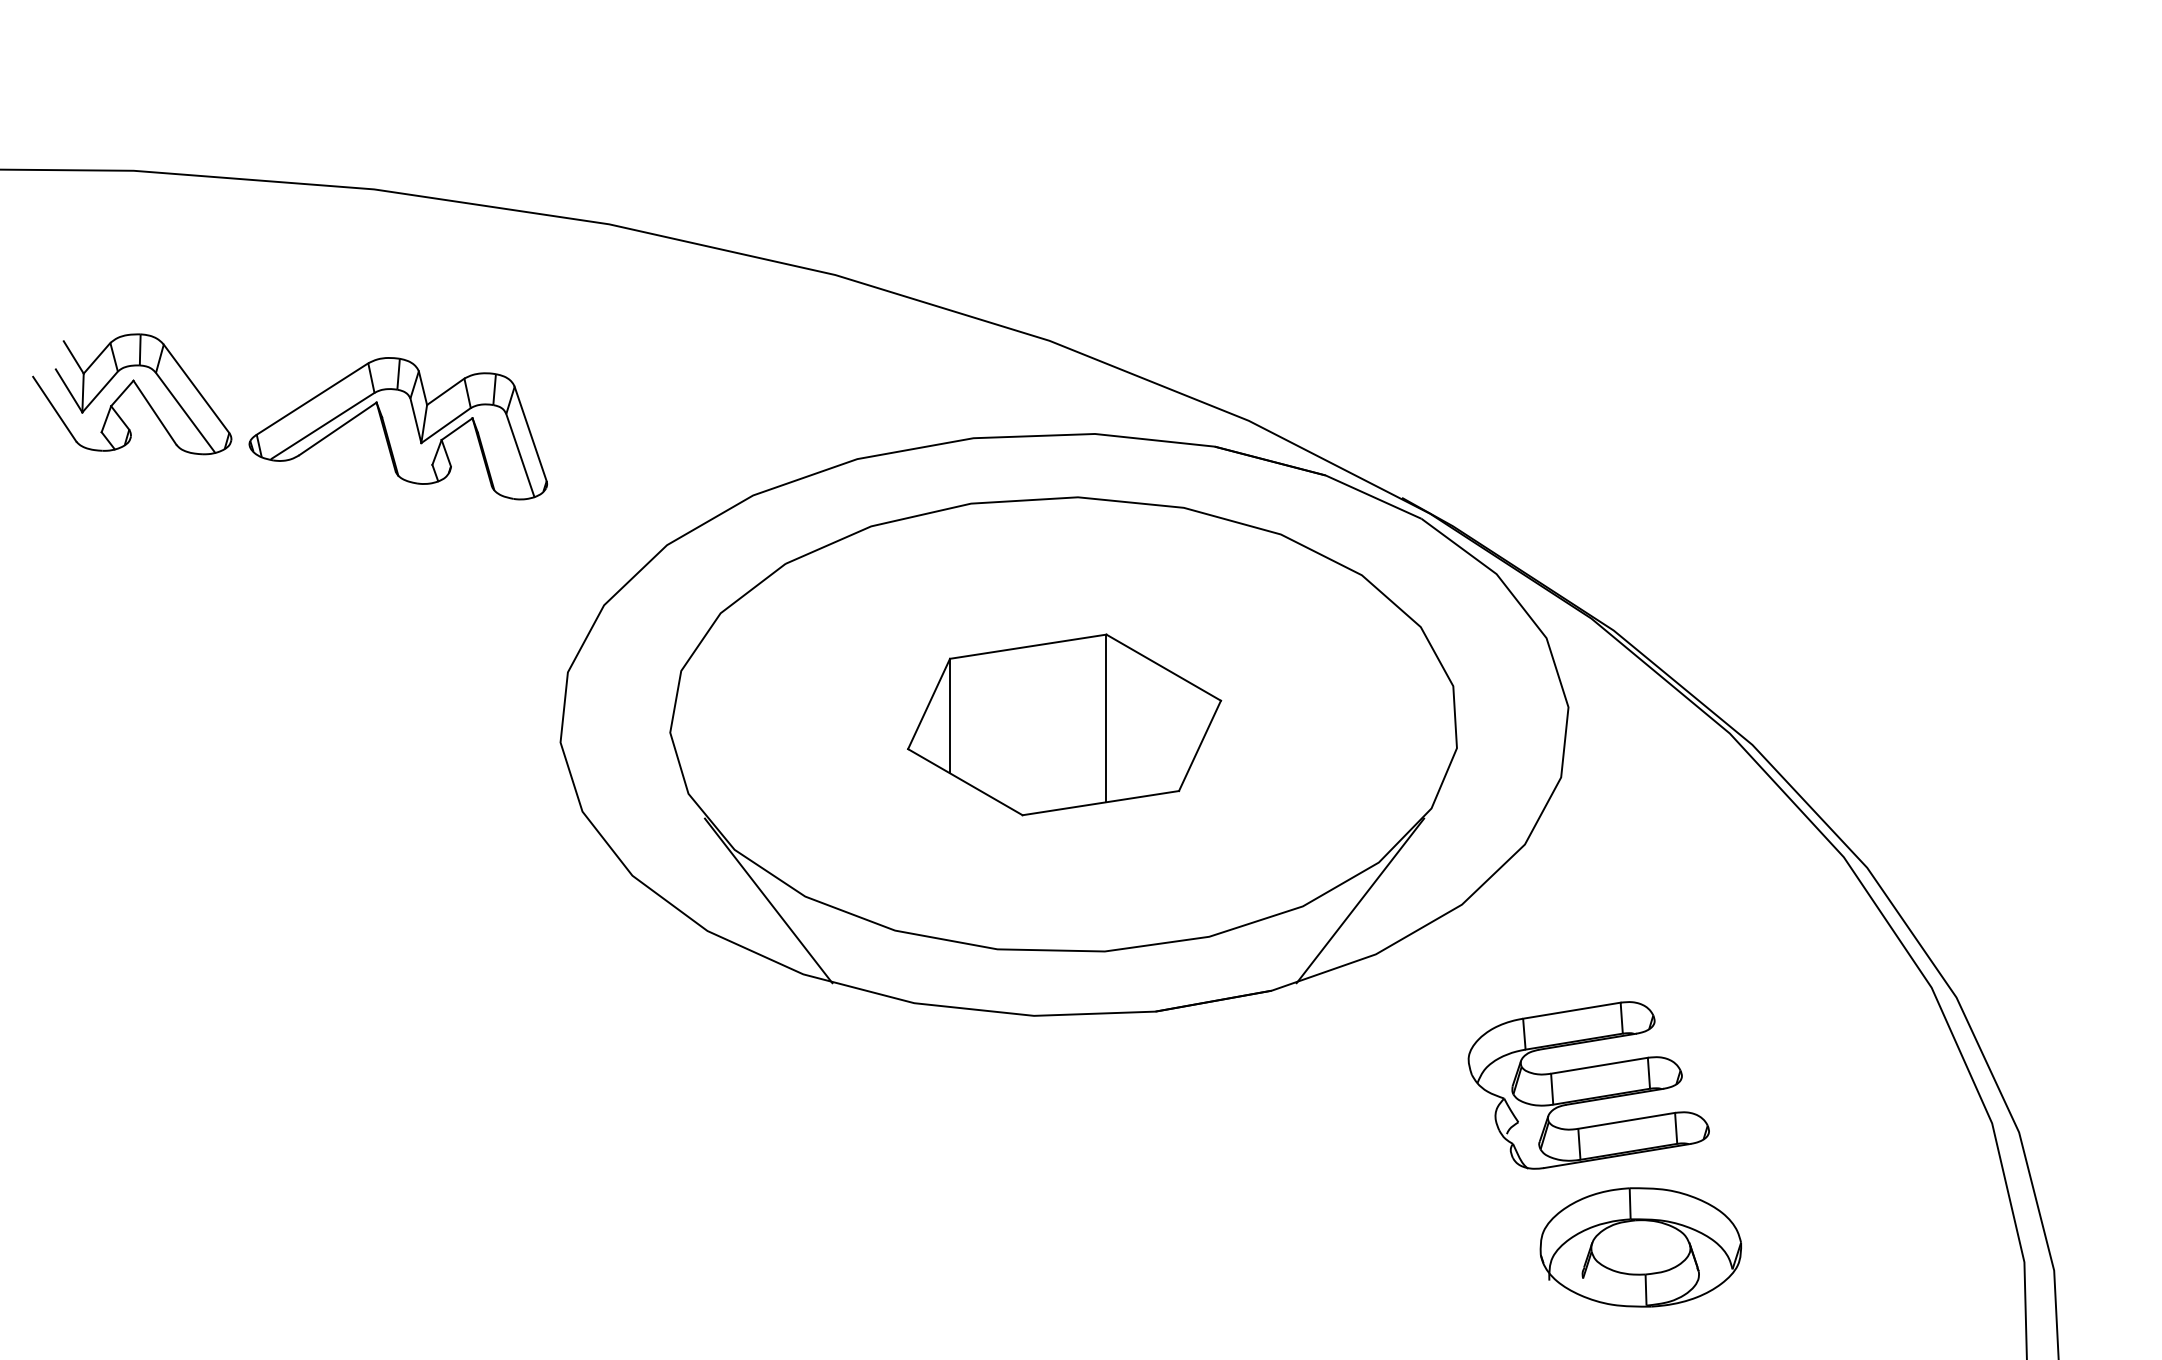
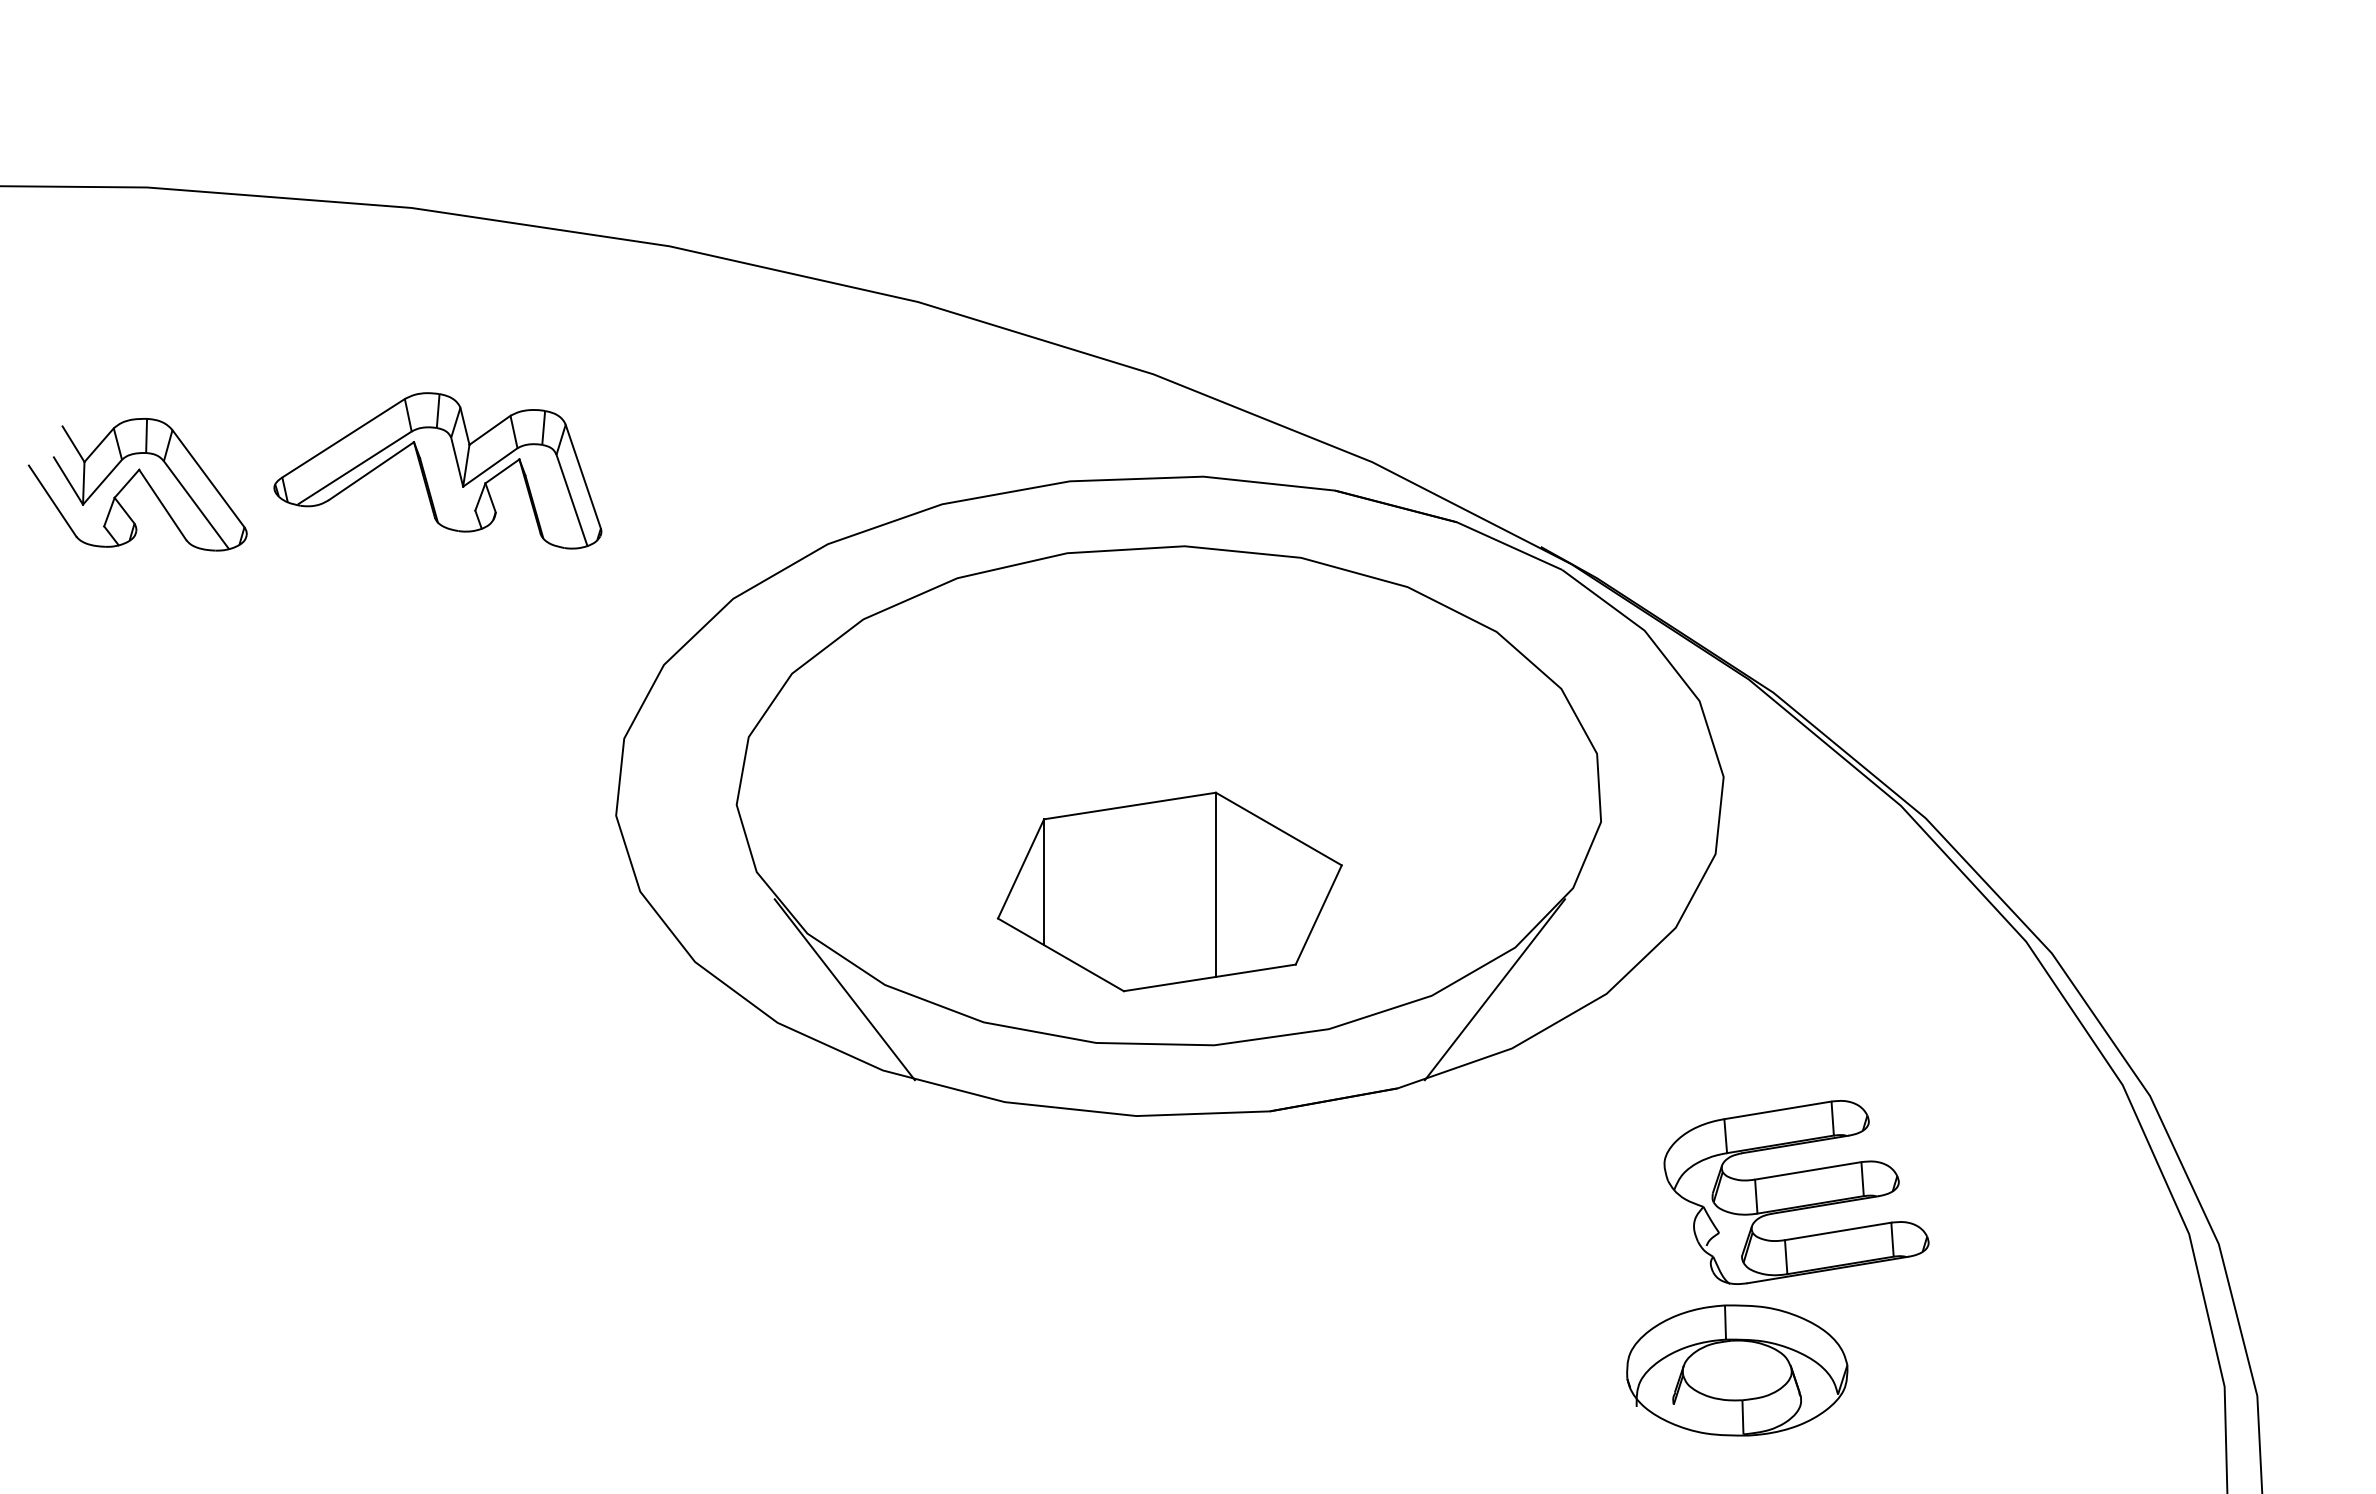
part: (127, 389) -> (132, 479), moved
part: (1064, 724) -> (1169, 891), moved
part: (1588, 1085) -> (1796, 1192), moved
part: (1640, 1247) -> (1736, 1370), moved

